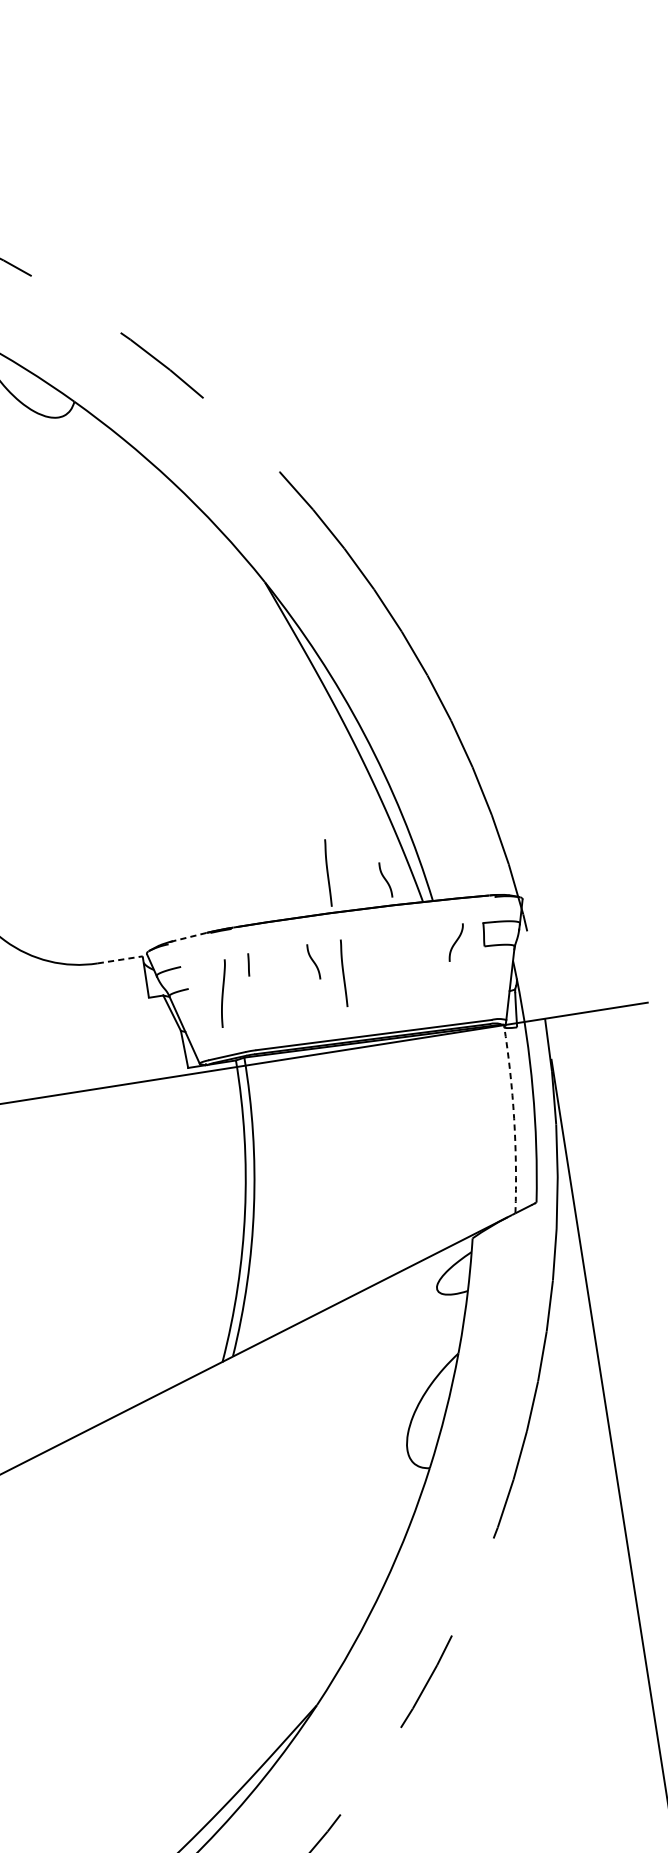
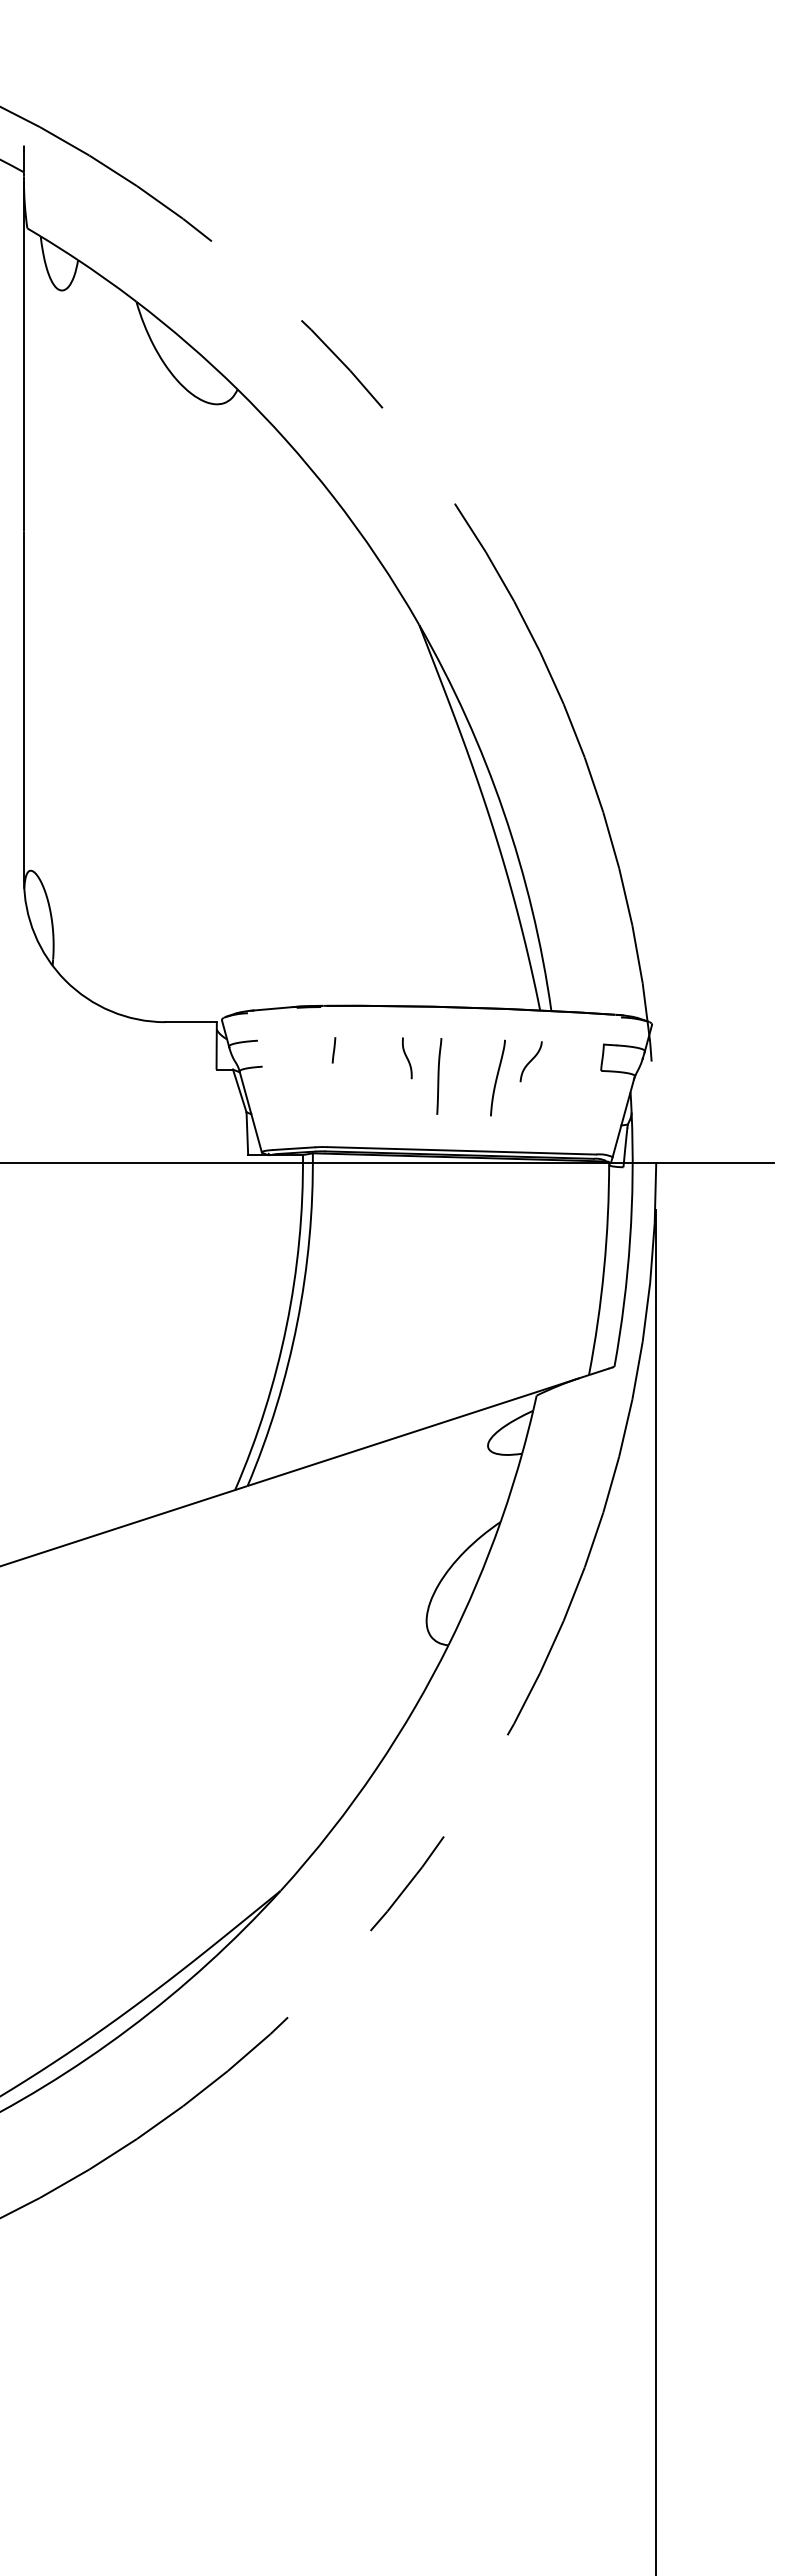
curve: (328, 873) -> (439, 961), removed
curve: (386, 880) -> (502, 979), removed
line: (189, 936) -> (272, 1008), dashed -> solid
curve: (455, 942) -> (530, 1061), moved
line: (120, 960) -> (191, 1022), dashed -> solid
curve: (223, 993) -> (497, 1077), moved
arc: (514, 1119) -> (604, 1269), dashed -> solid

